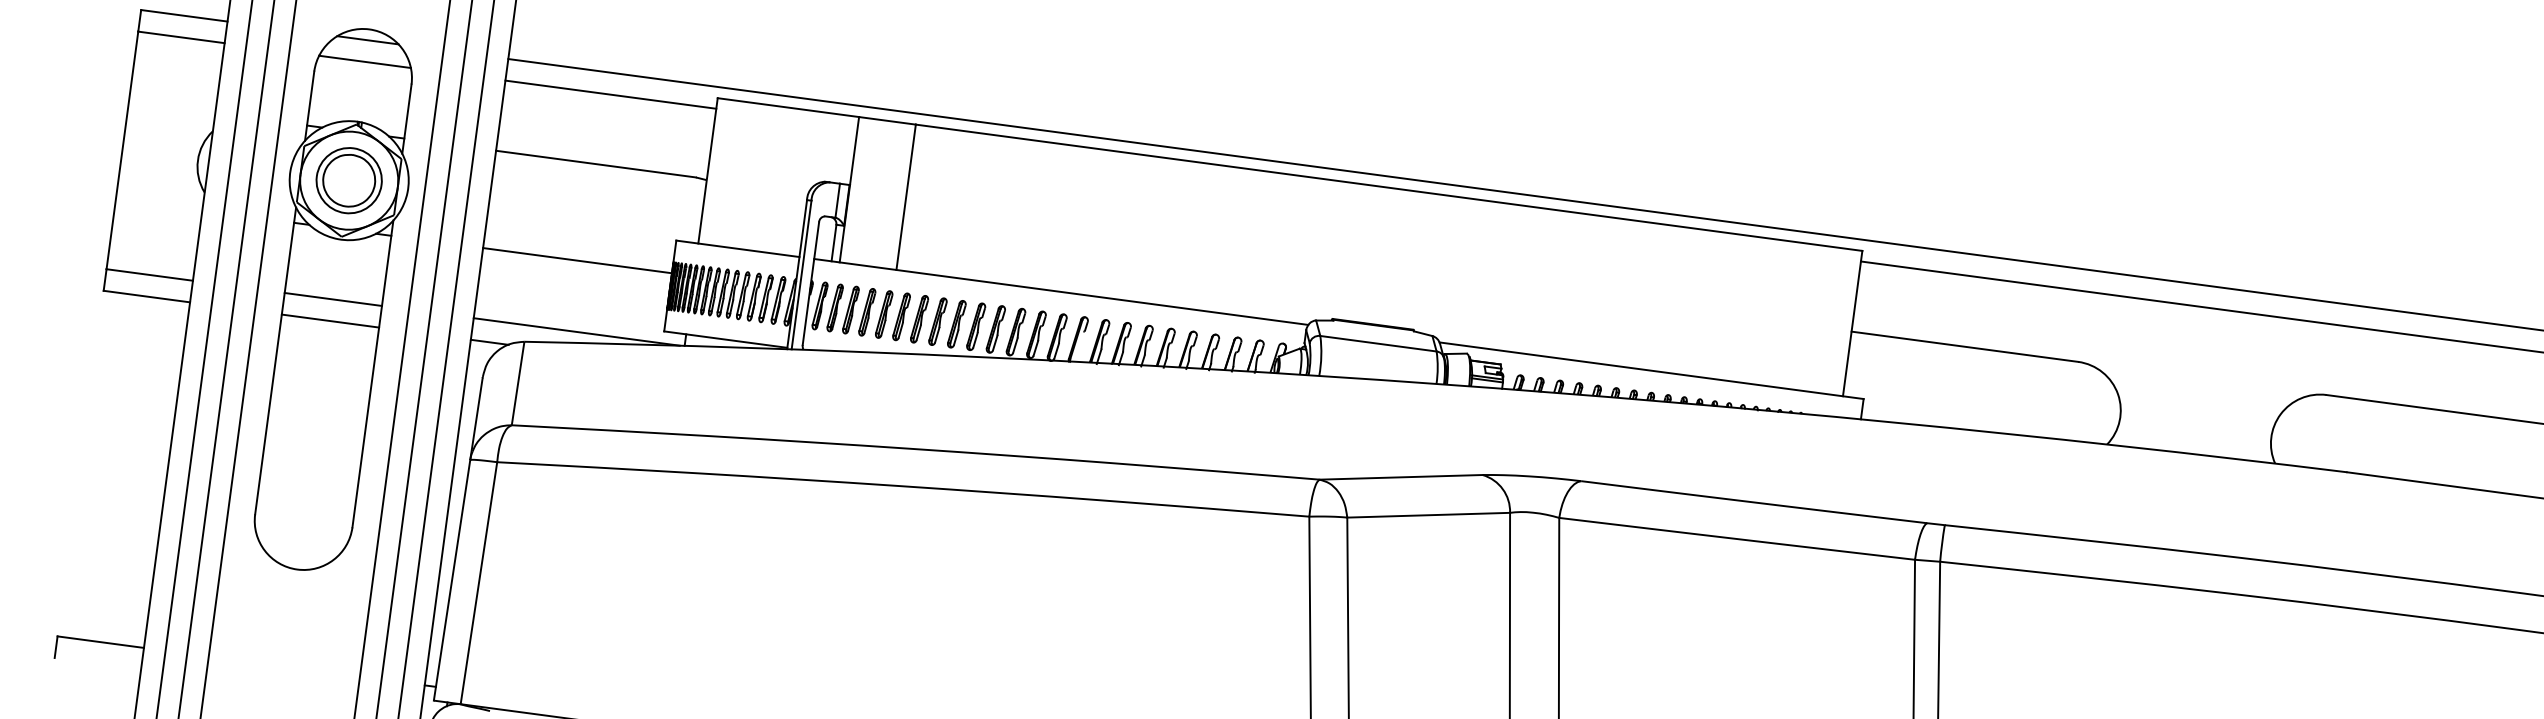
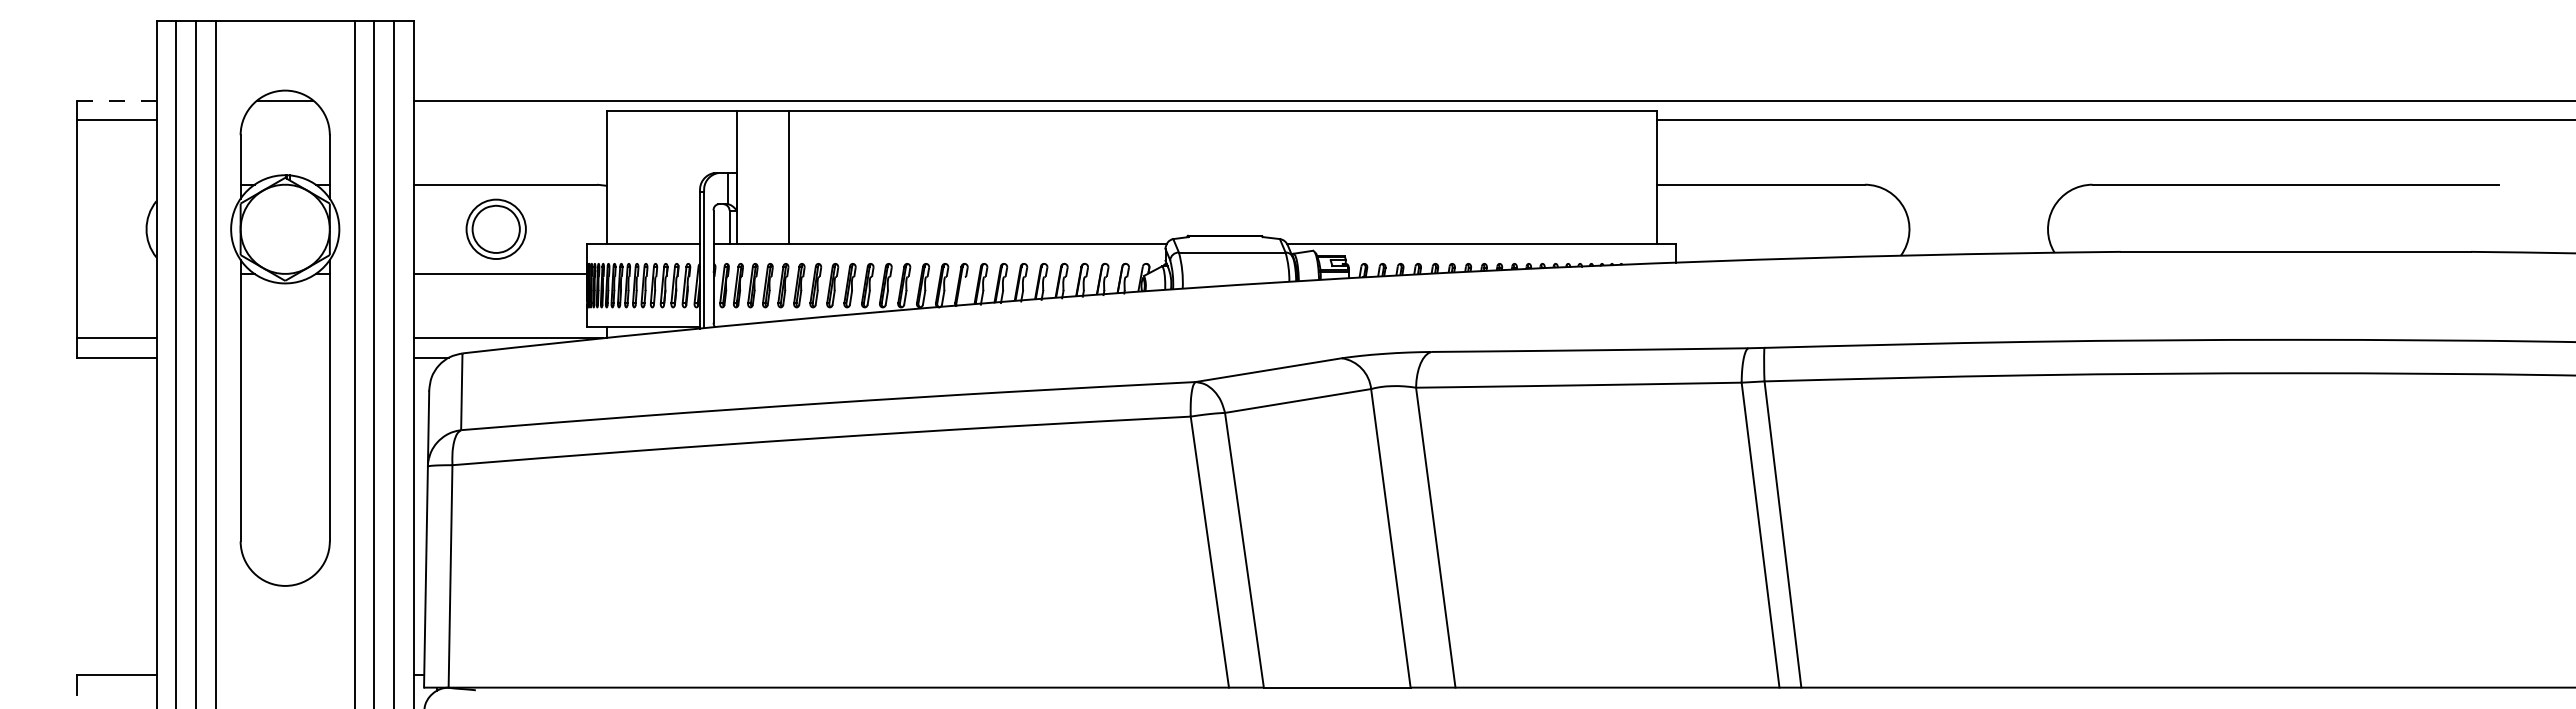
line: (183, 15) -> (116, 100), solid -> dashed
line: (365, 62) -> (285, 120), removed
line: (610, 94) -> (510, 120), removed
part: (348, 179) -> (495, 228), moved
line: (332, 299) -> (284, 338), removed
line: (329, 321) -> (284, 358), removed

